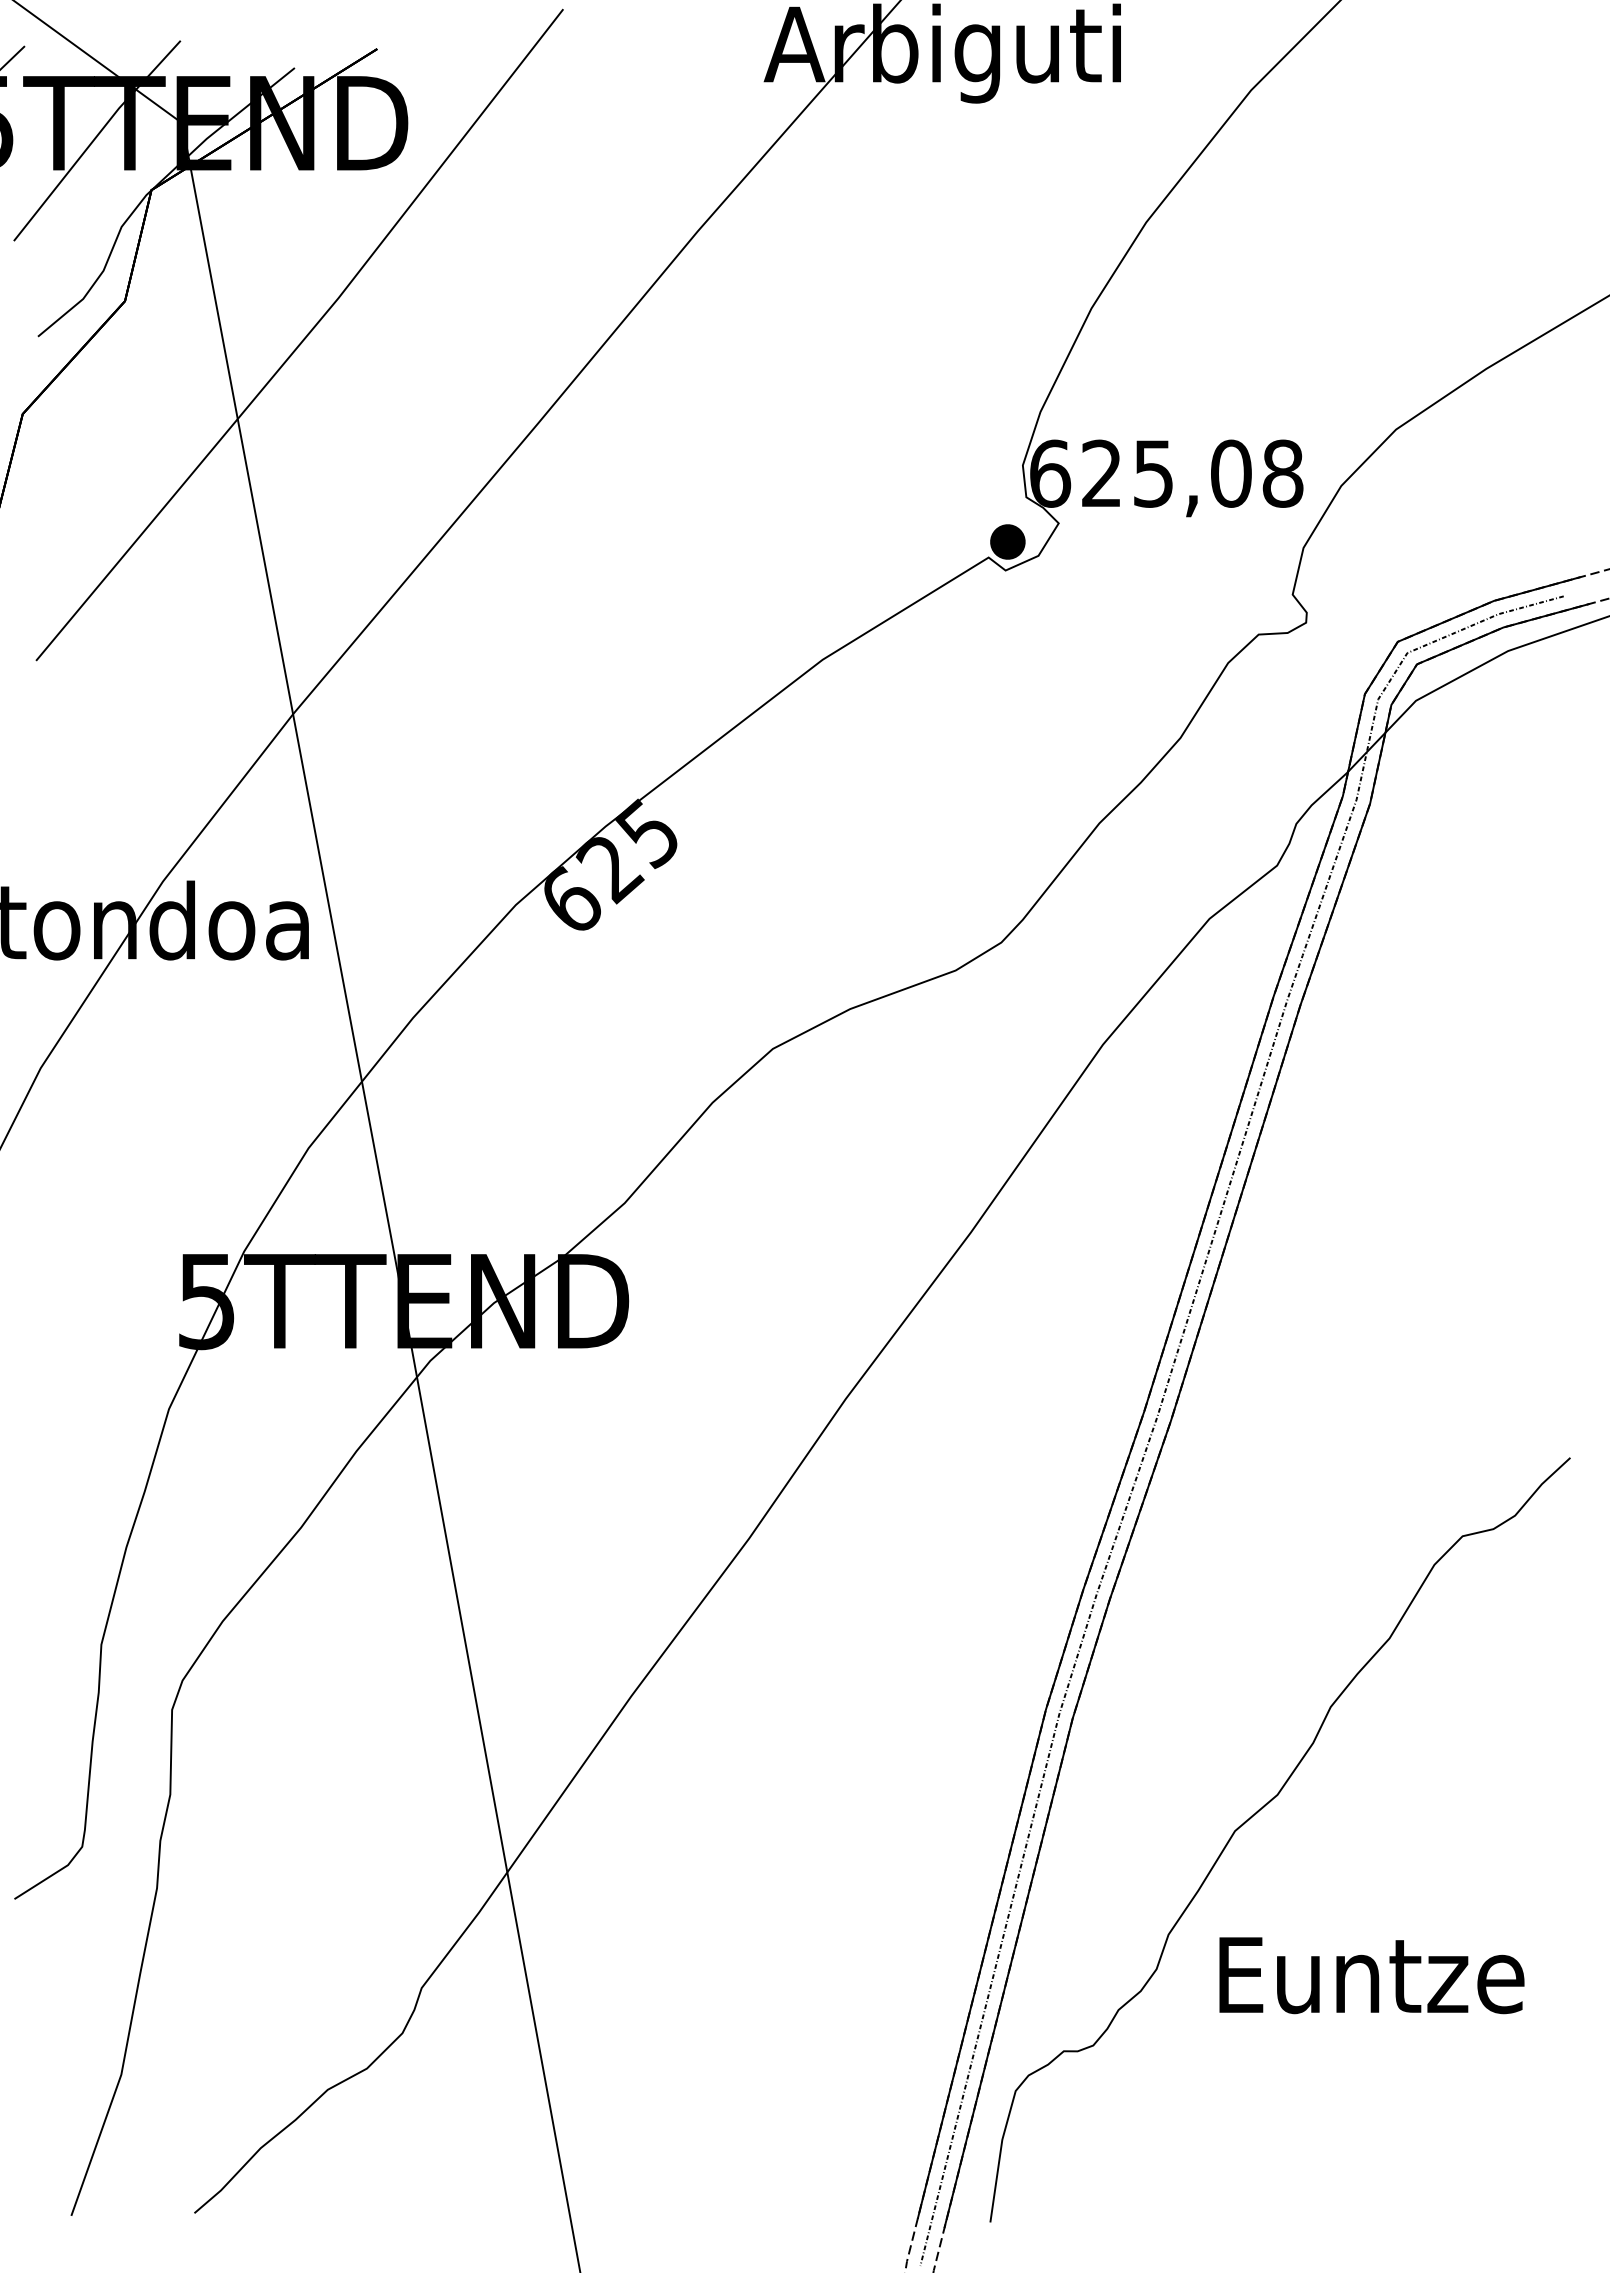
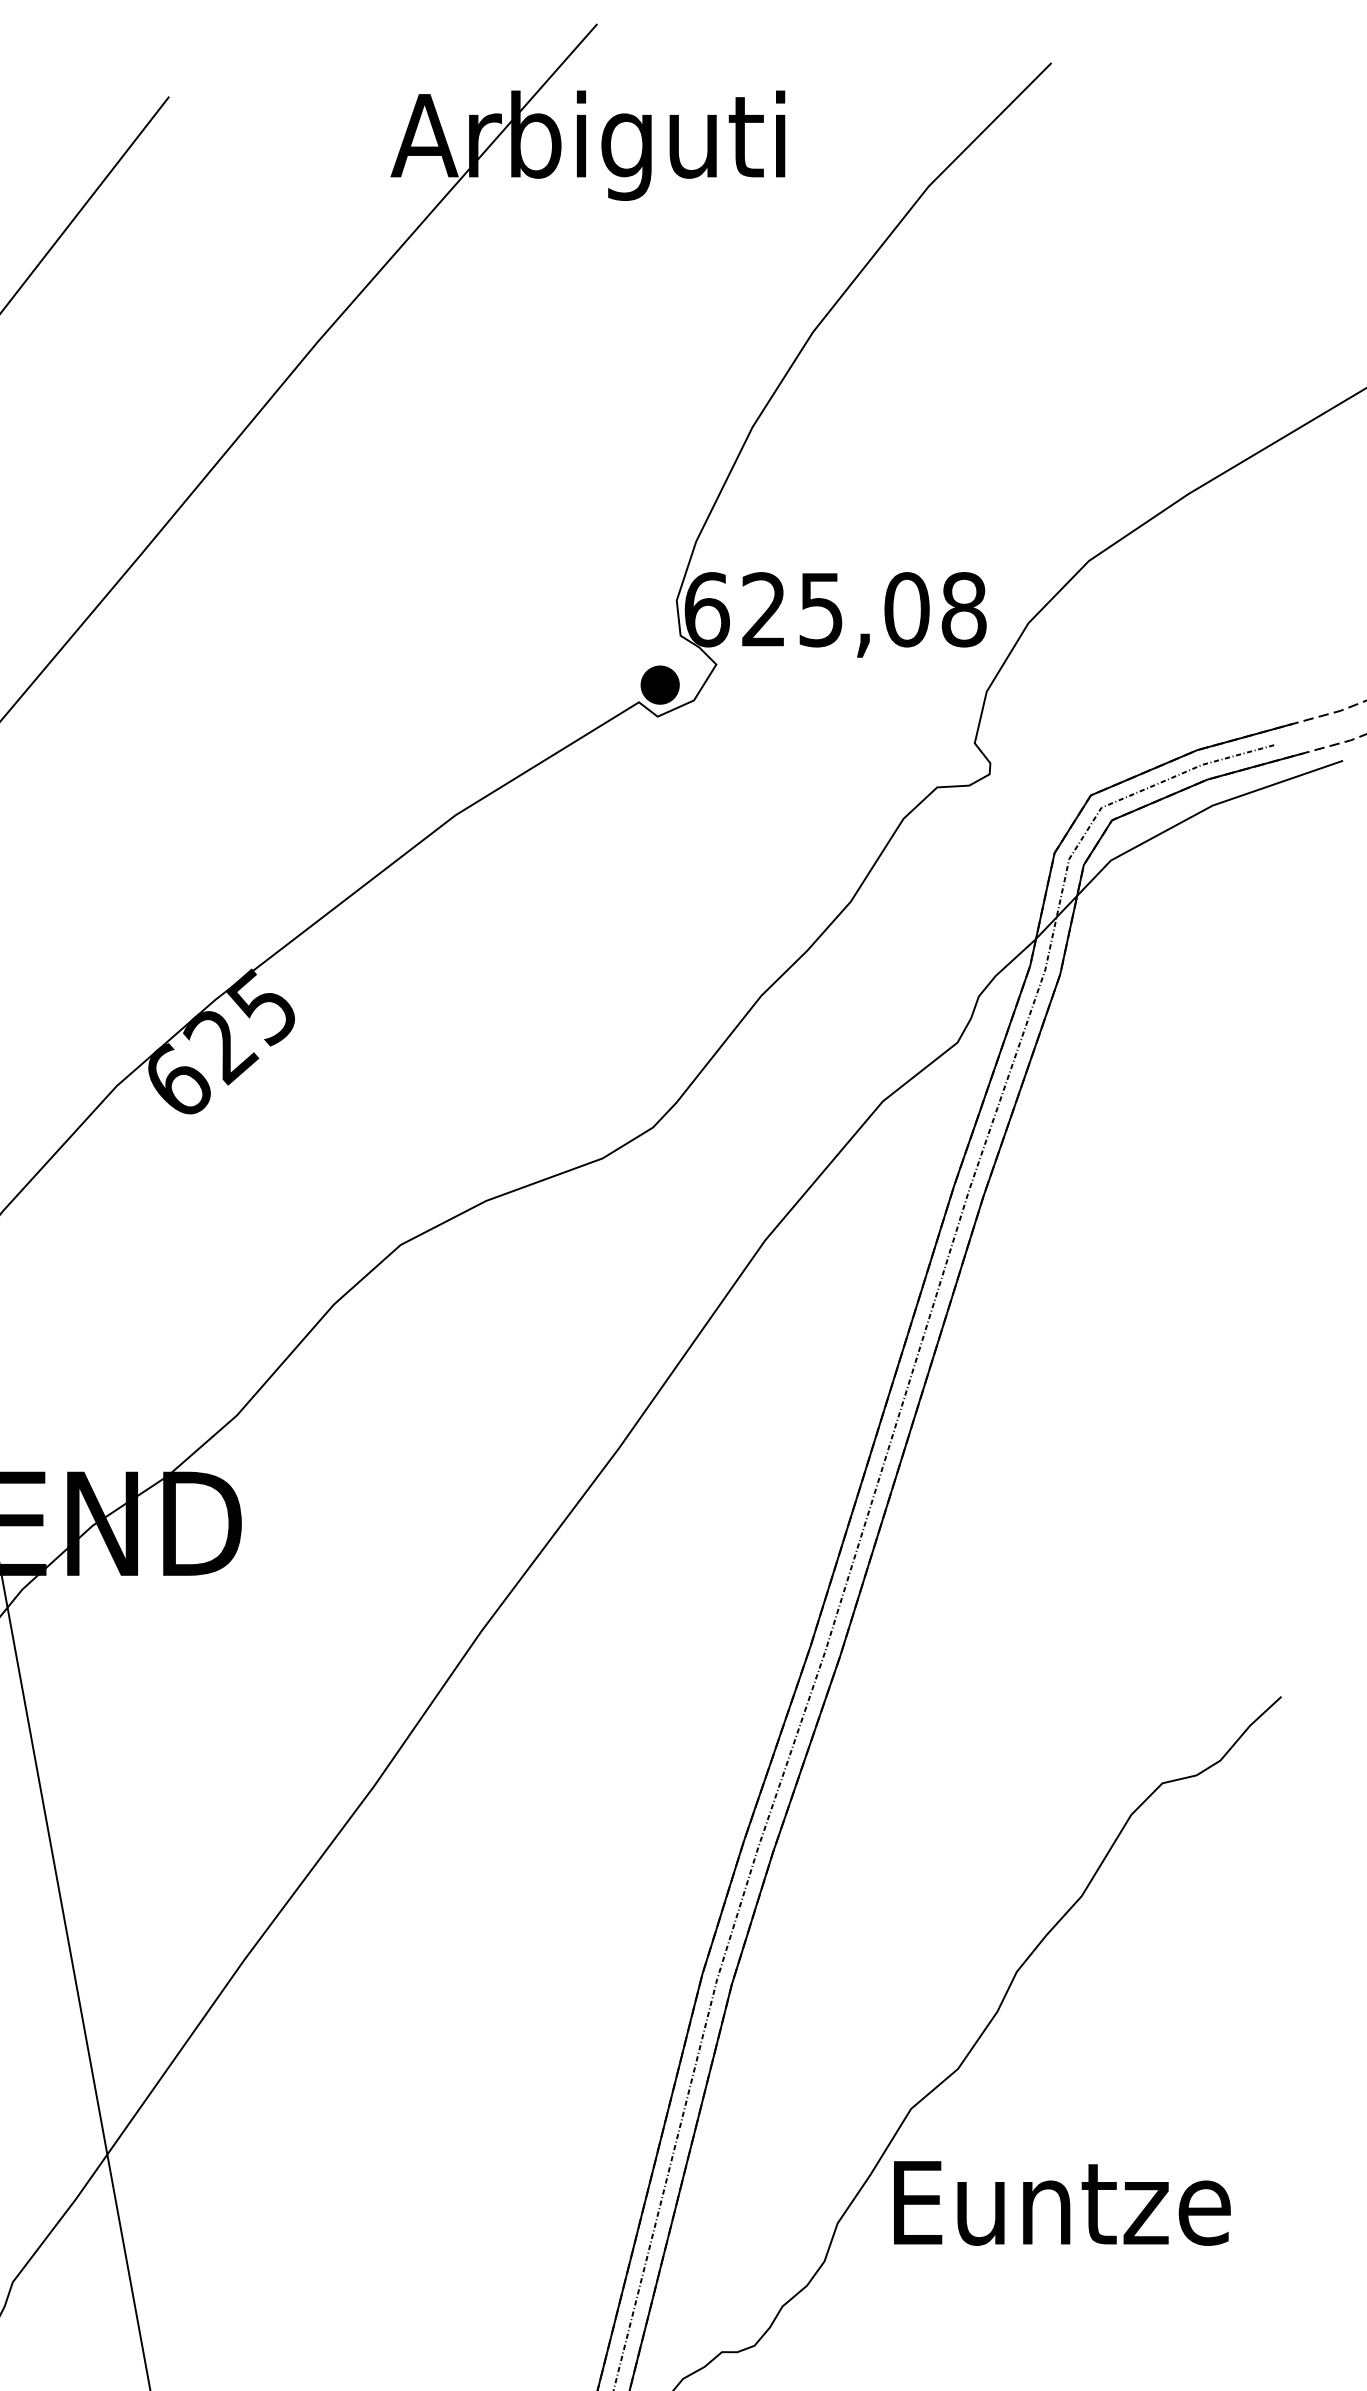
text: (1371, 1975) -> (1061, 2203), moved

